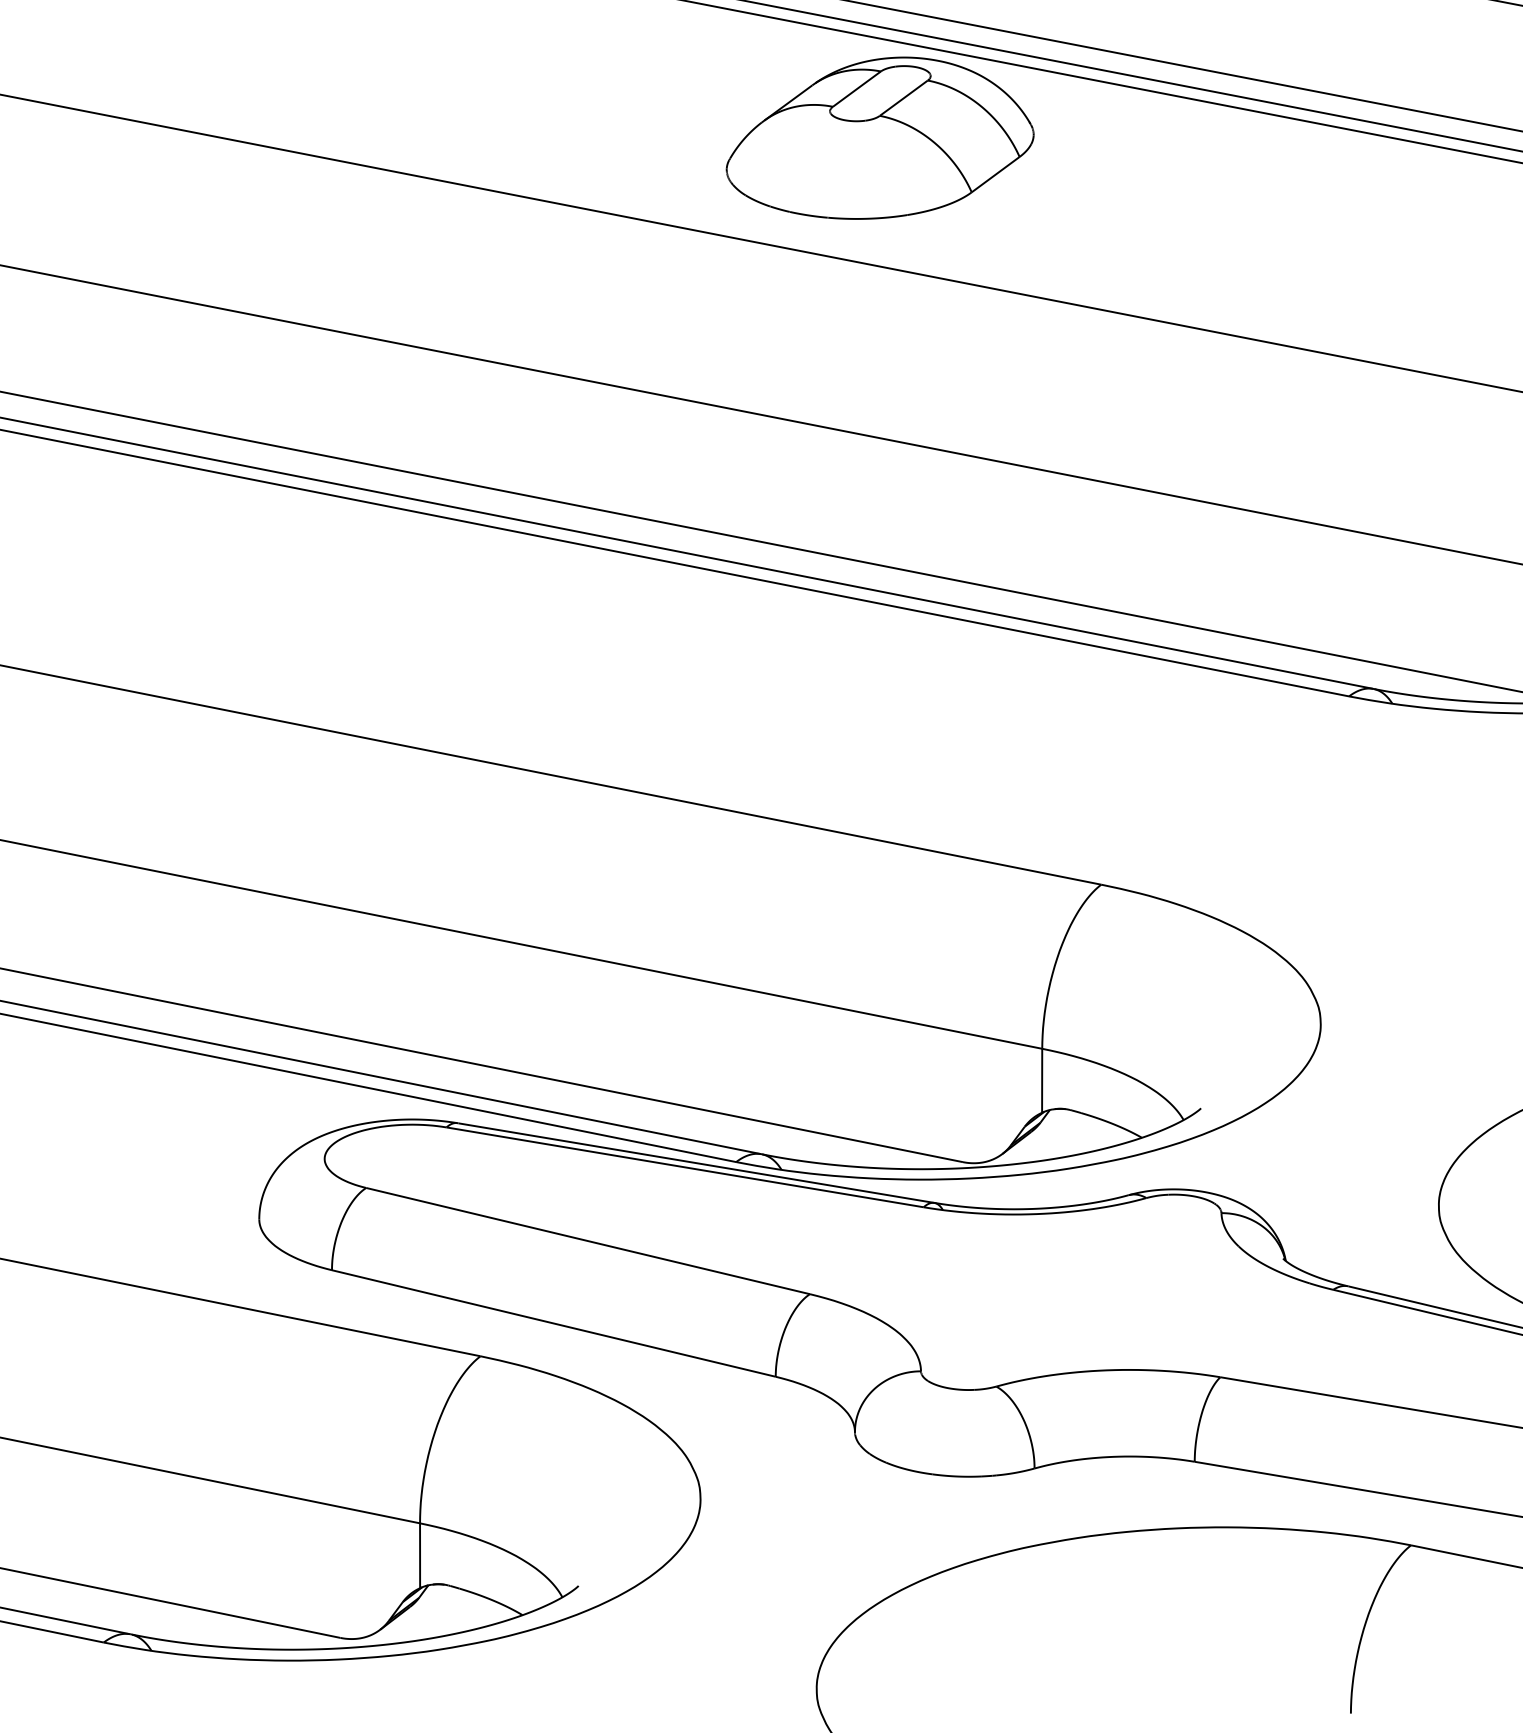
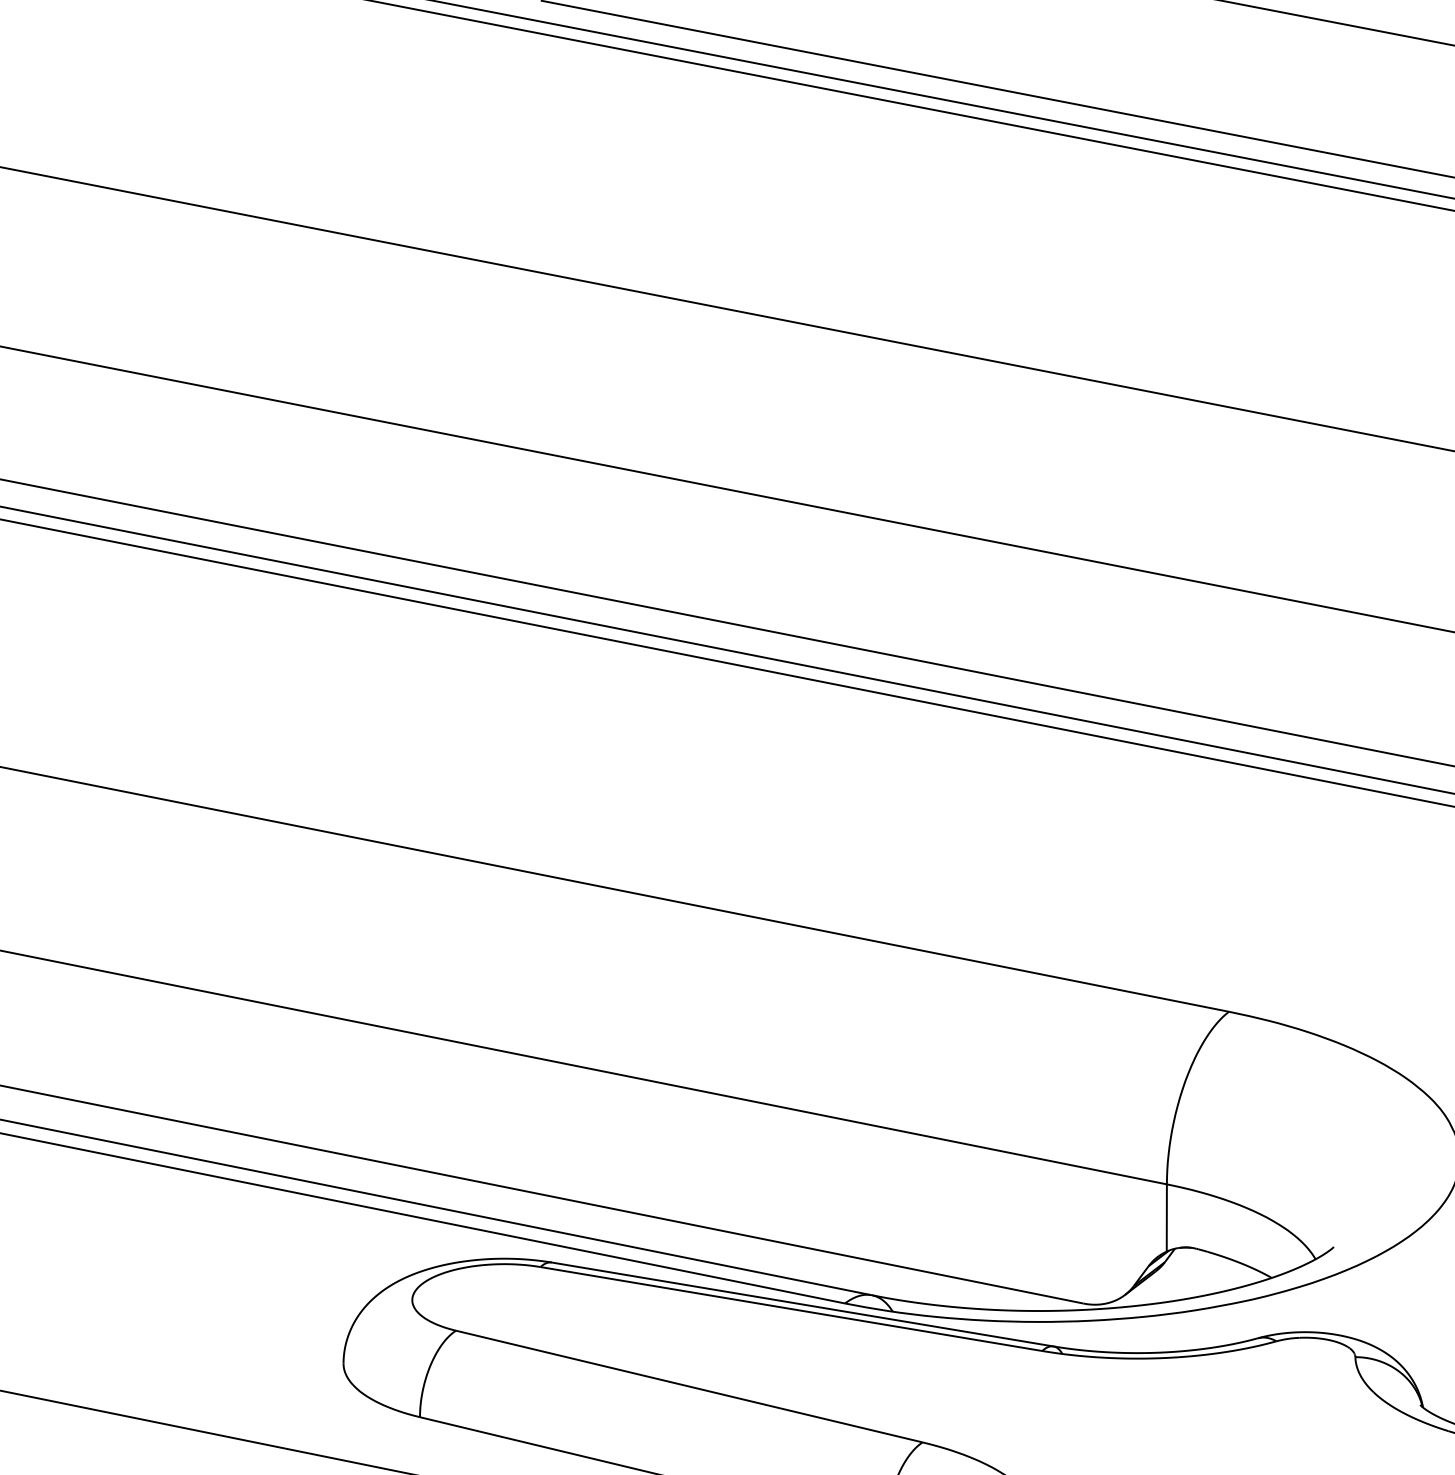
part: (879, 137) -> (995, 226), removed

